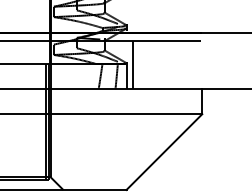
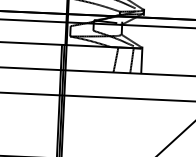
line: (132, 64) -> (148, 49), removed

